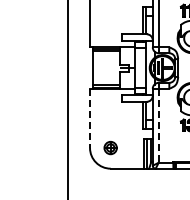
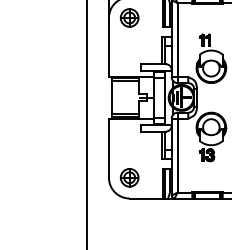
line: (89, 118) -> (108, 148), dashed -> solid
line: (158, 125) -> (177, 155), dashed -> solid
part: (110, 147) -> (129, 177), size x1.43

